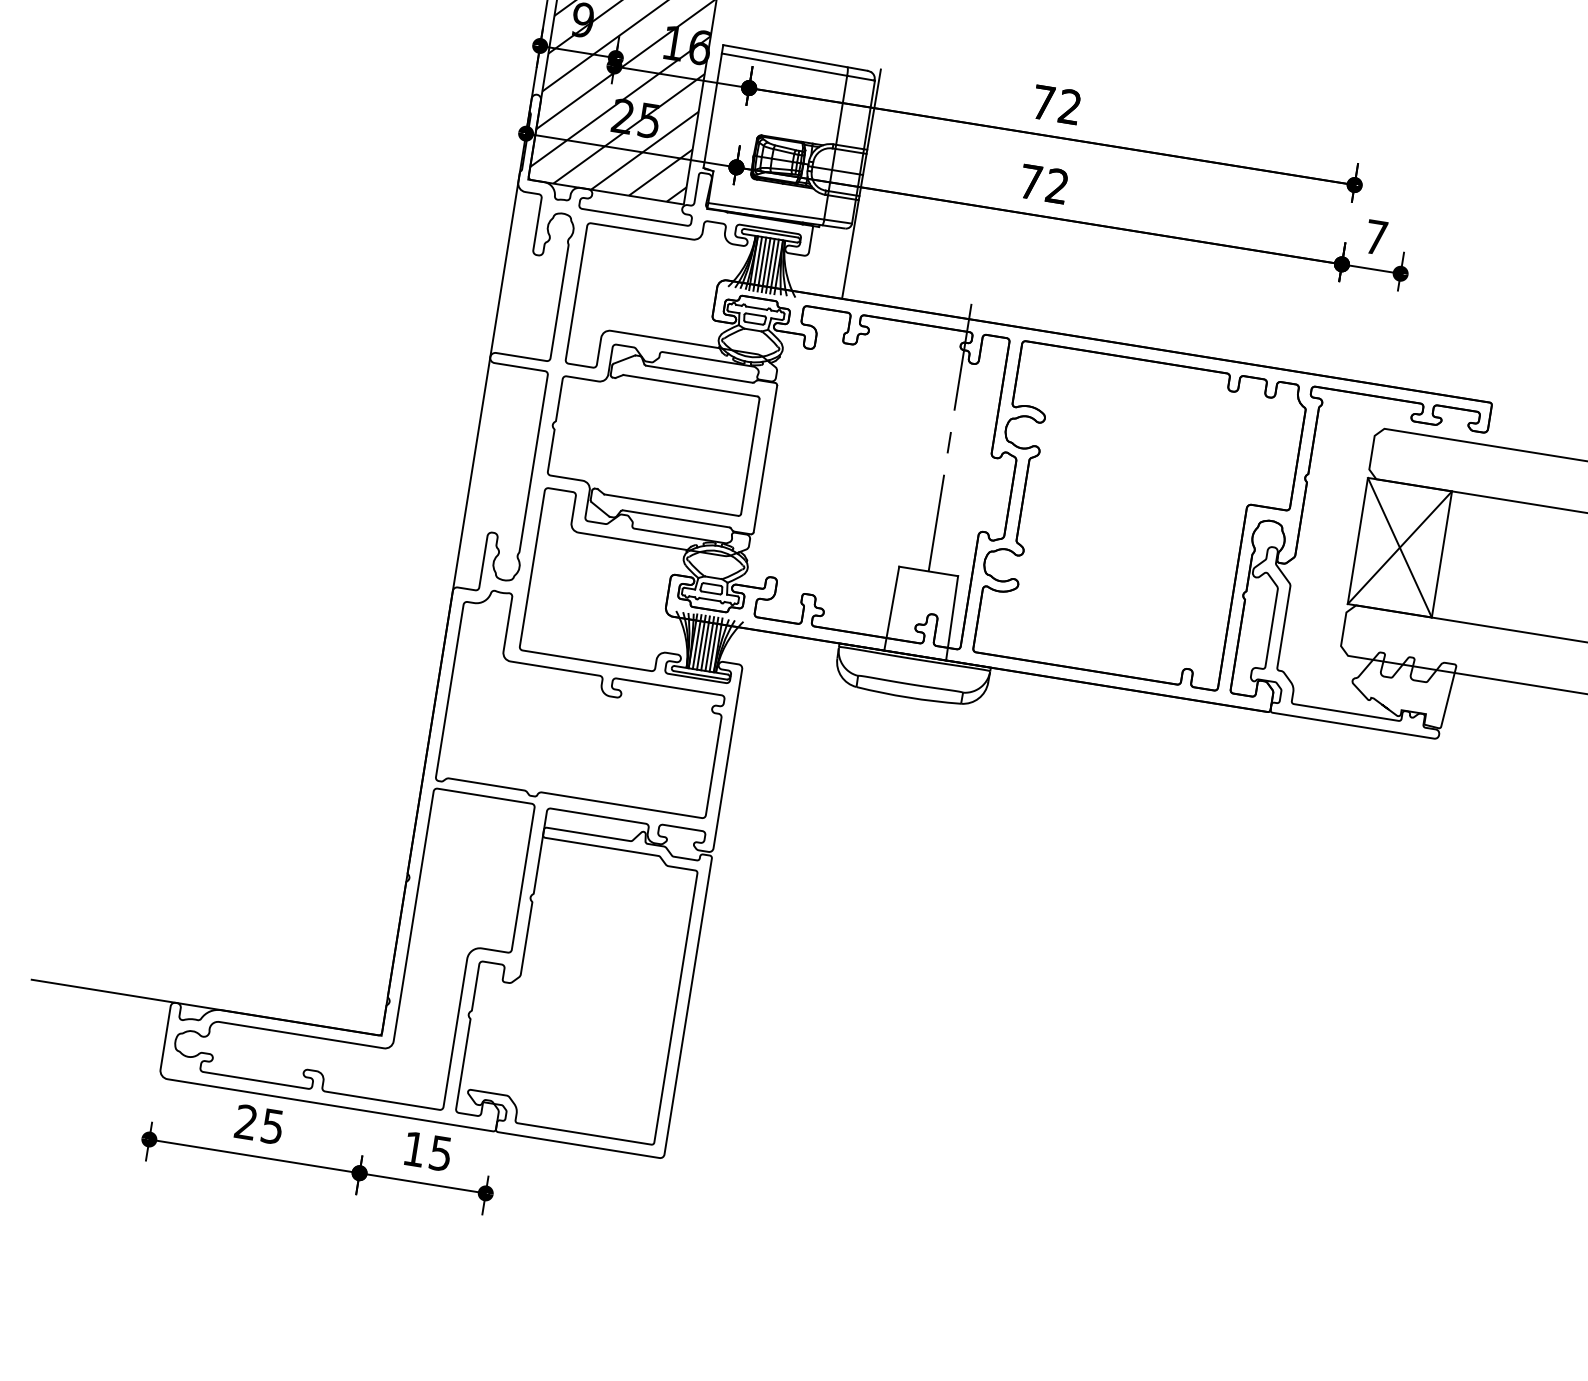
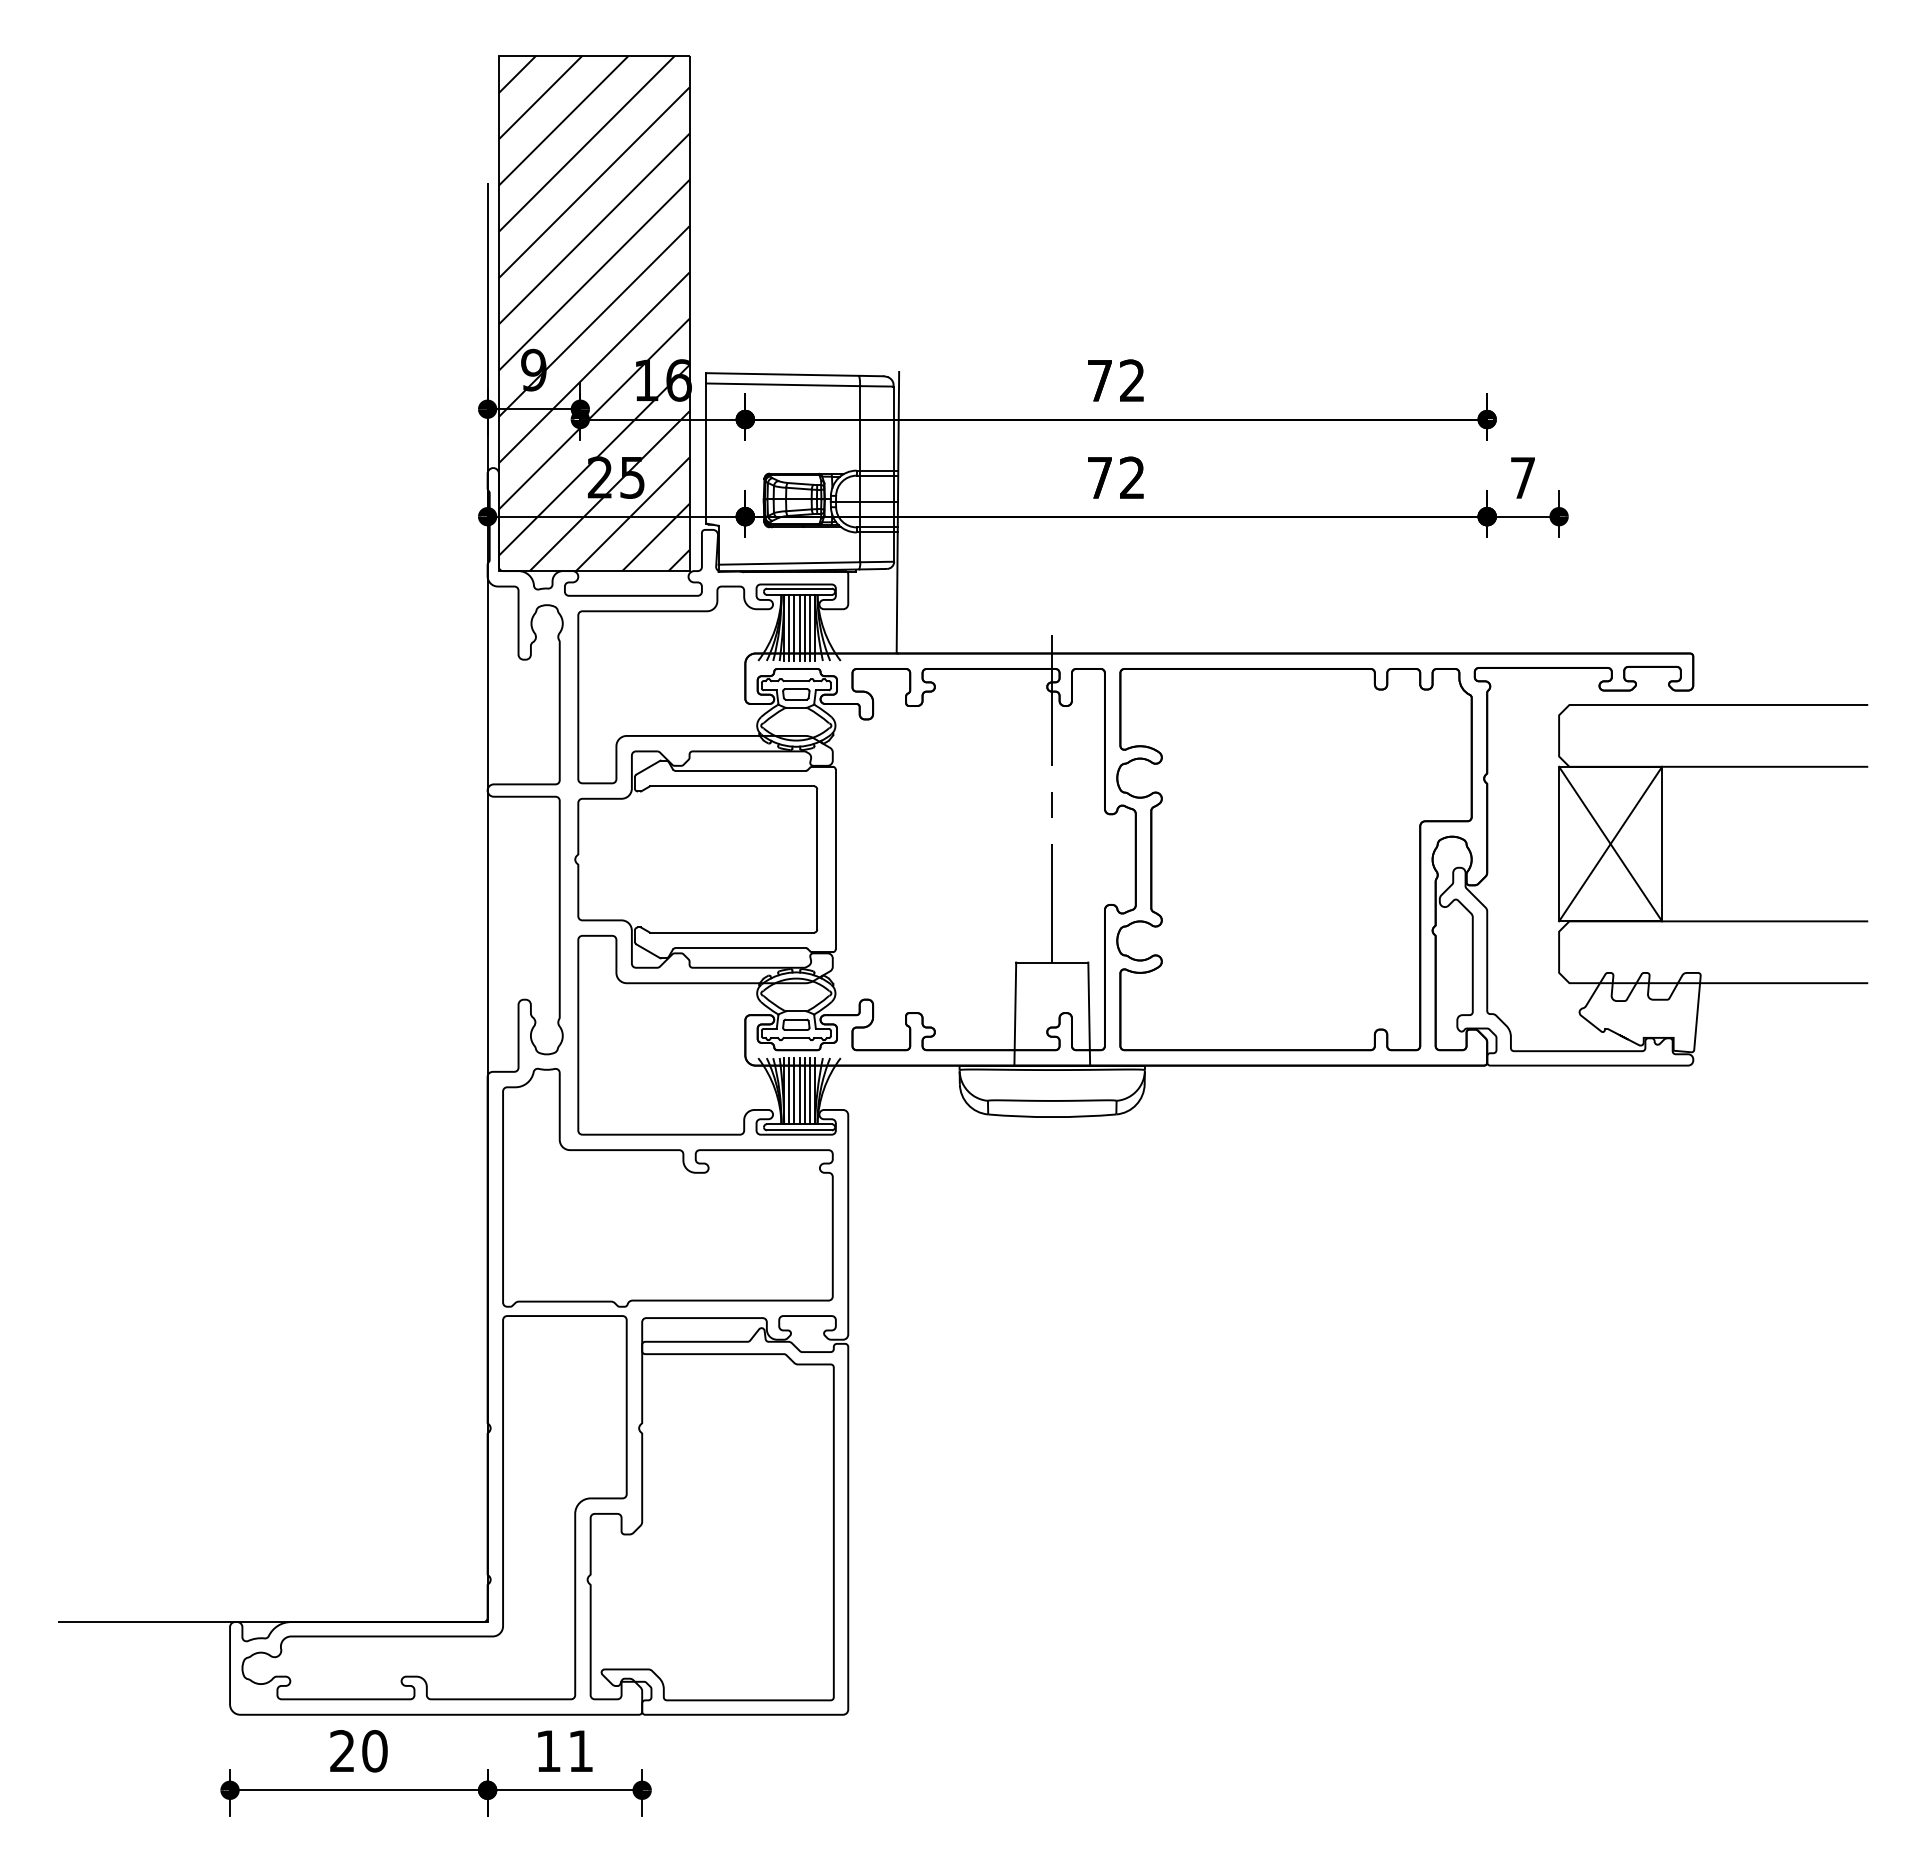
text: (272, 1126) -> (374, 1751), 25 -> 20
text: (440, 1153) -> (580, 1751), 15 -> 11

